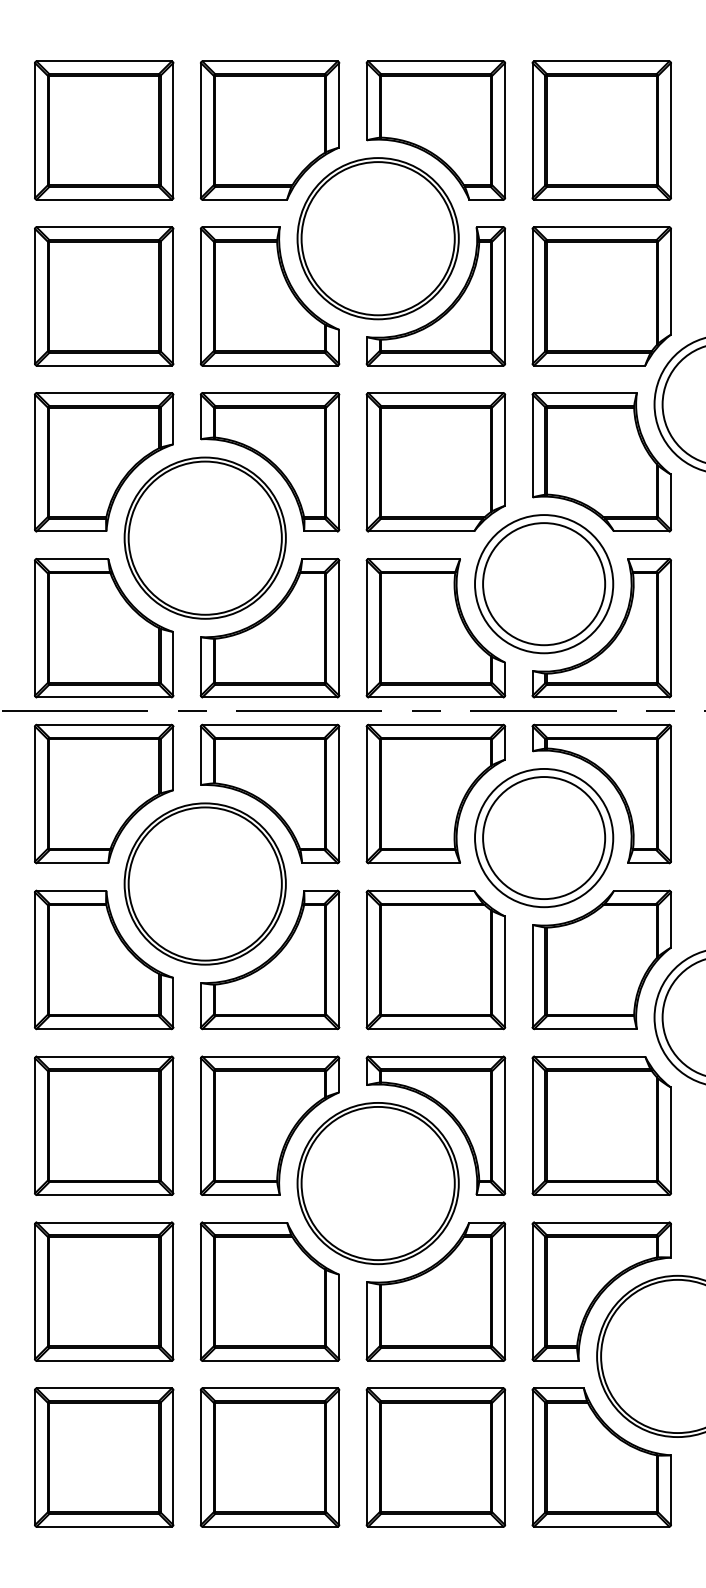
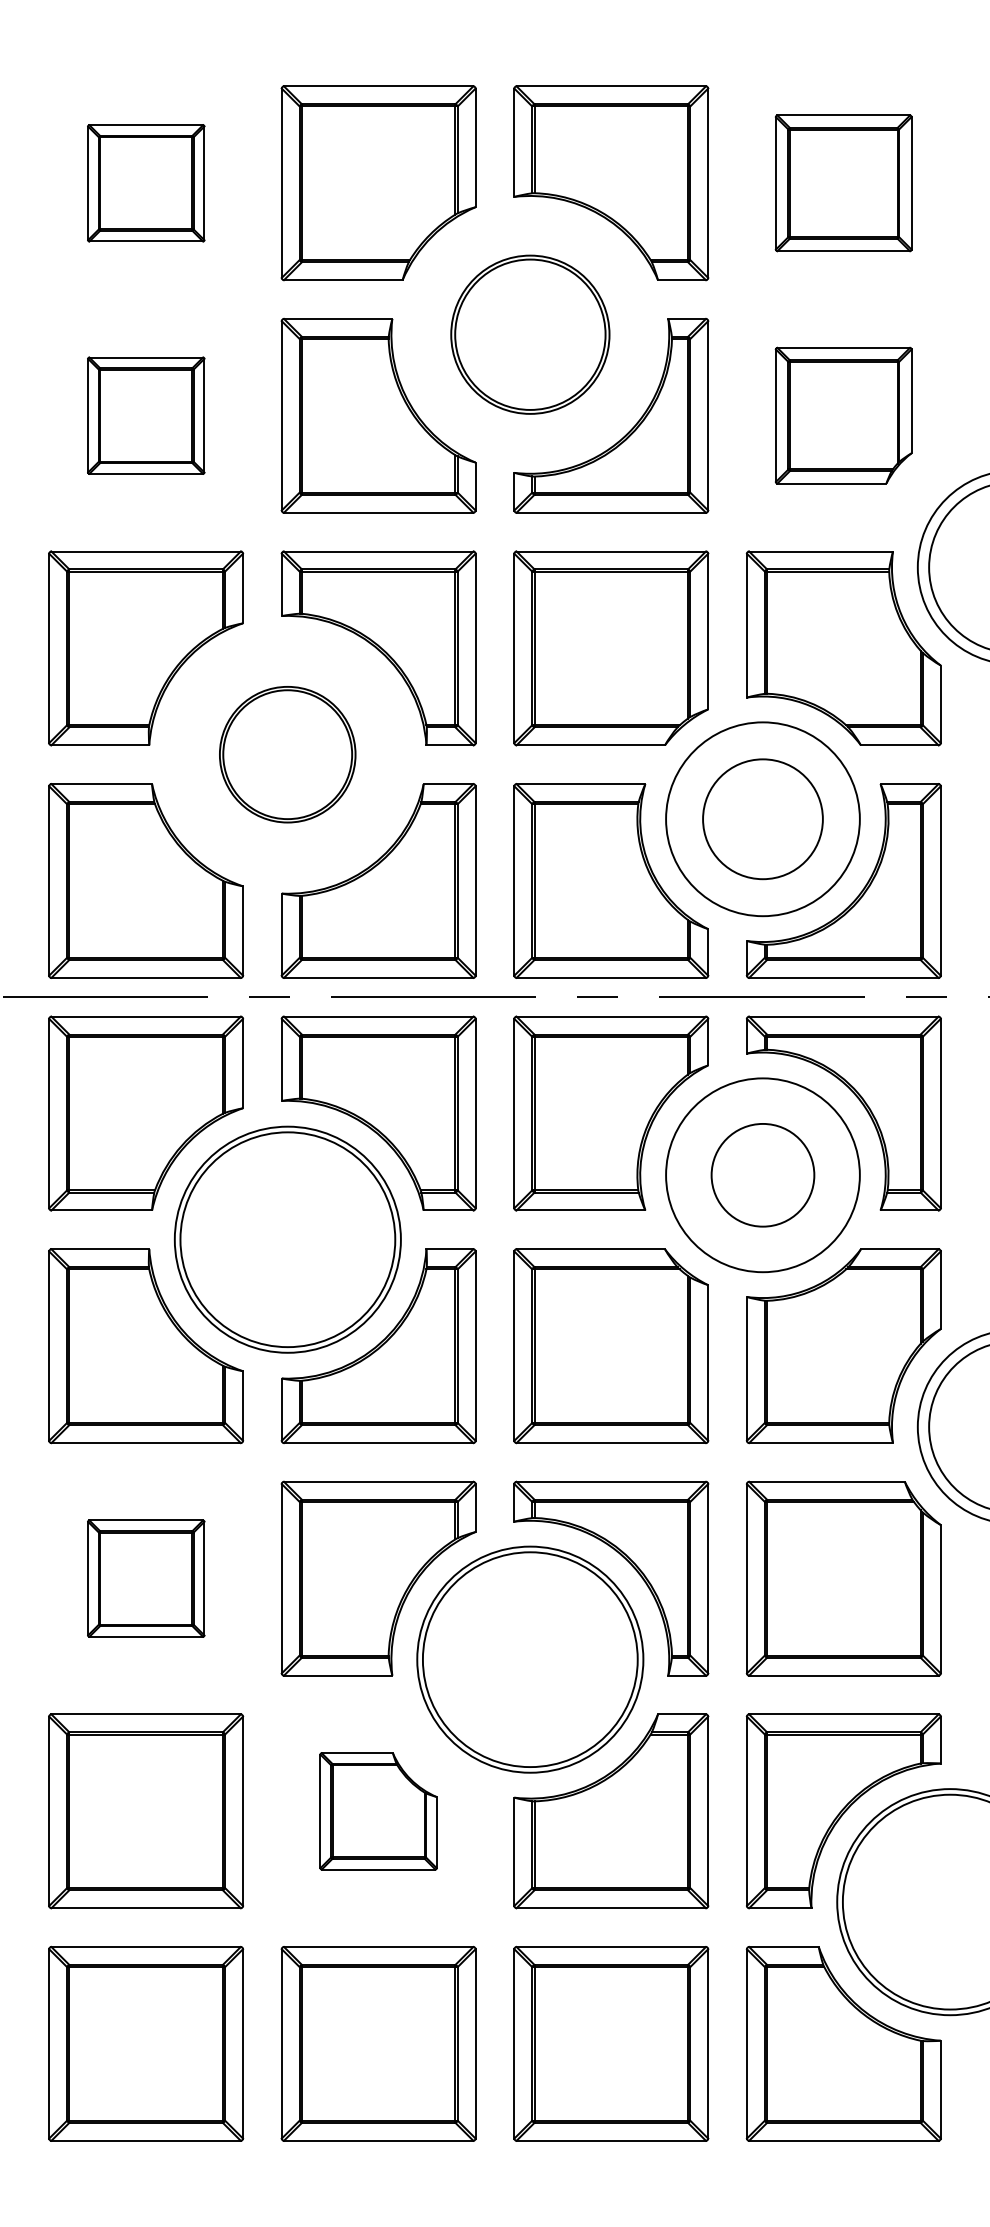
part: (104, 130) -> (146, 183), size x0.6
part: (601, 130) -> (843, 183), size x0.7
part: (378, 238) -> (530, 334), size x0.7
part: (104, 296) -> (146, 415), size x0.6
part: (601, 296) -> (843, 415), size x0.7
part: (205, 537) -> (287, 754), size x0.6
circle: (543, 583) -> (762, 818), size x0.7
circle: (543, 837) -> (762, 1174), size x0.6
part: (104, 1125) -> (146, 1578), size x0.6
part: (269, 1291) -> (378, 1811), size x0.6

